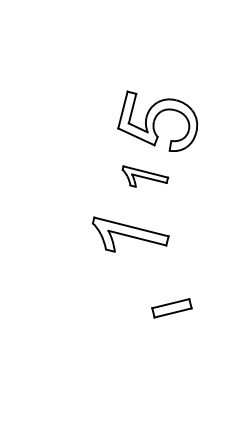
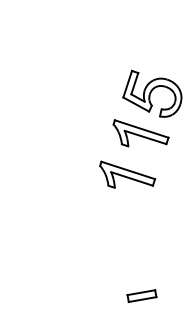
part: (144, 175) -> (140, 133), size x1.67
part: (171, 307) -> (141, 295), moved

